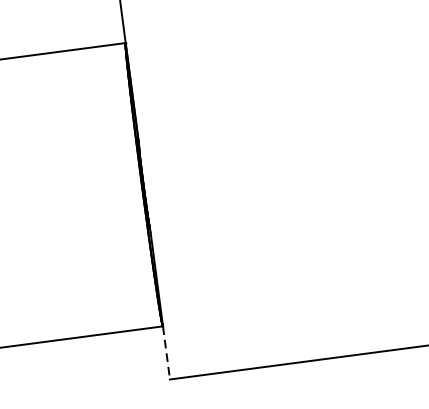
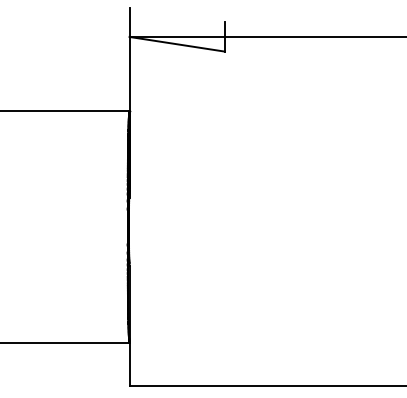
line: (166, 353) -> (129, 364), dashed -> solid

